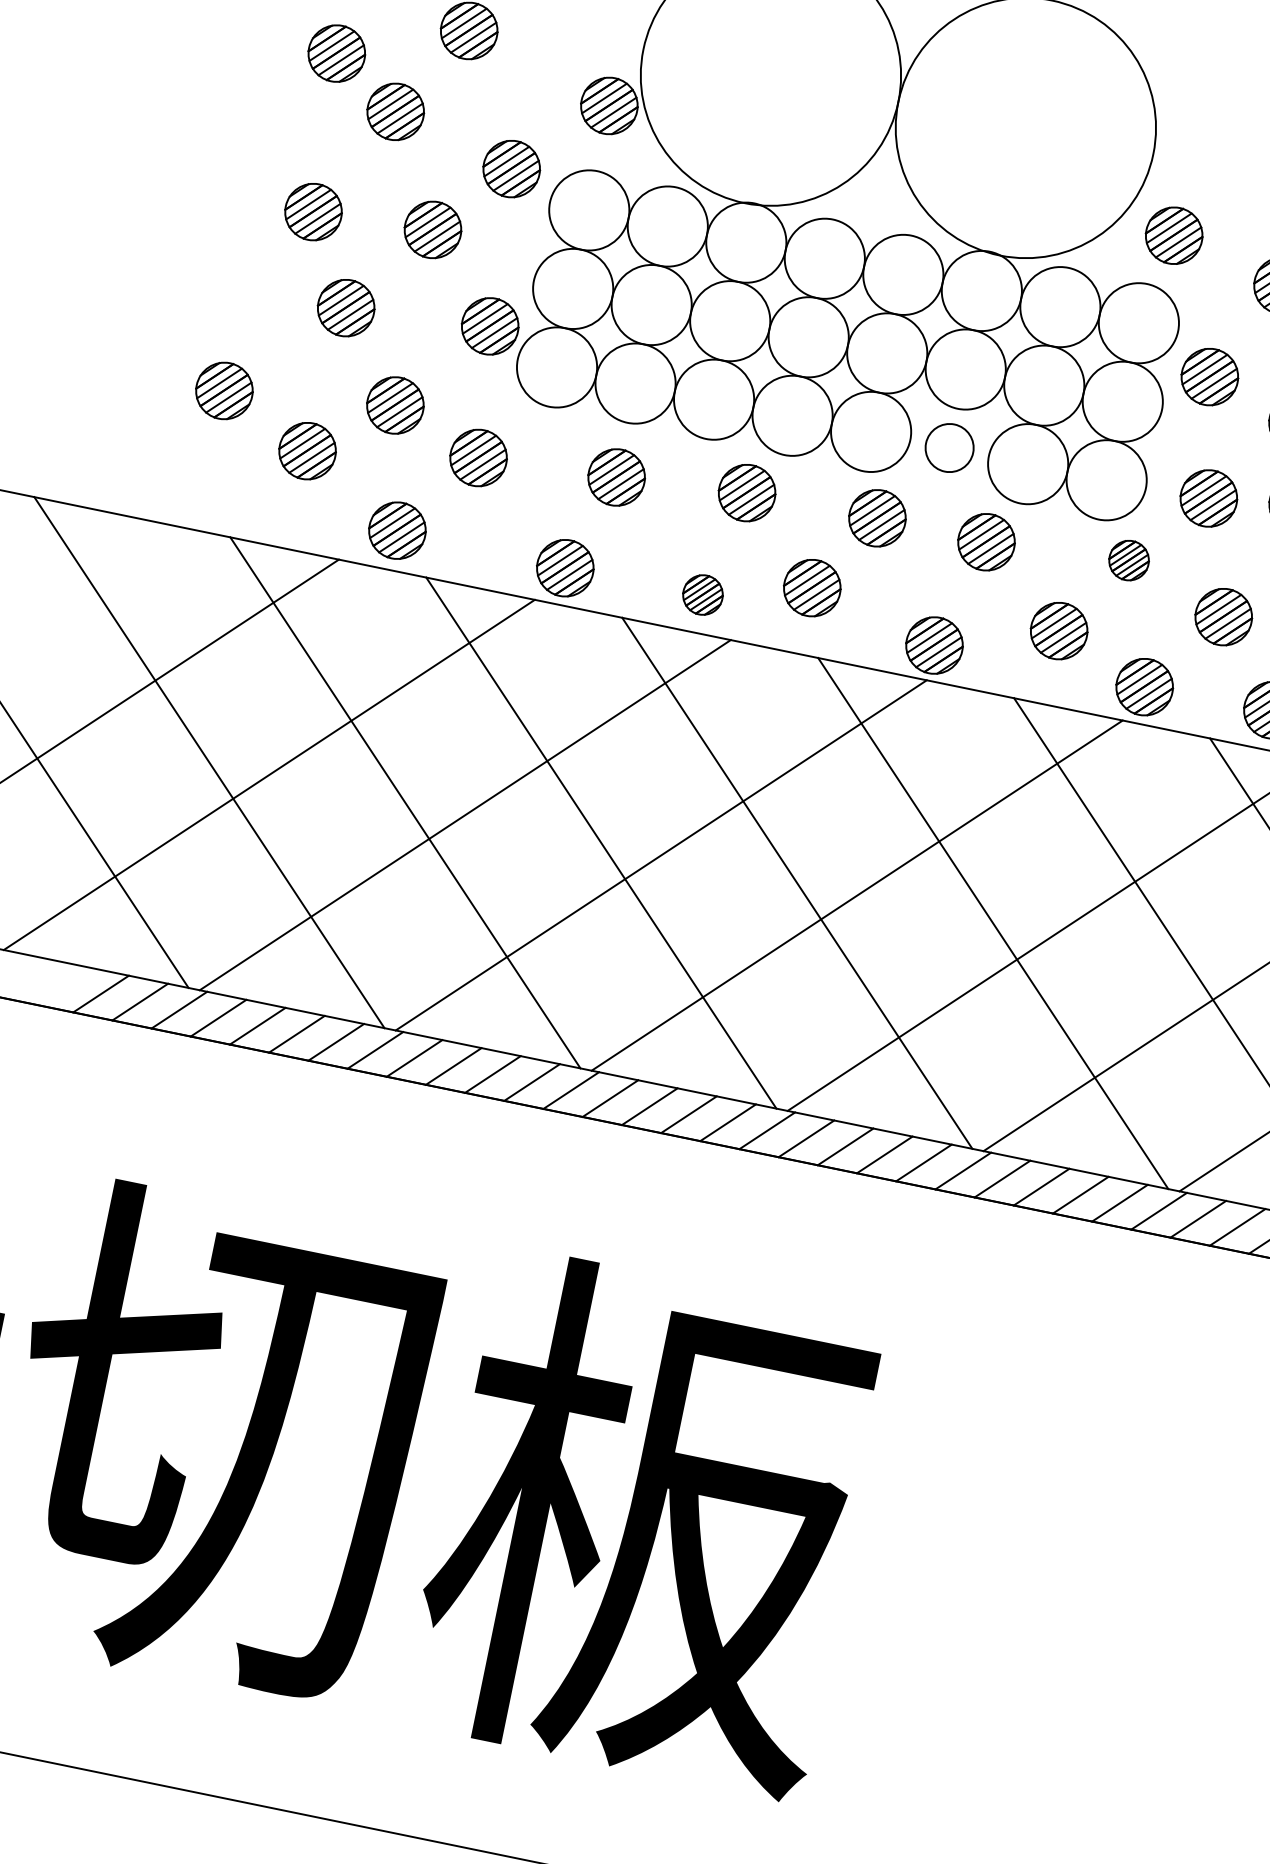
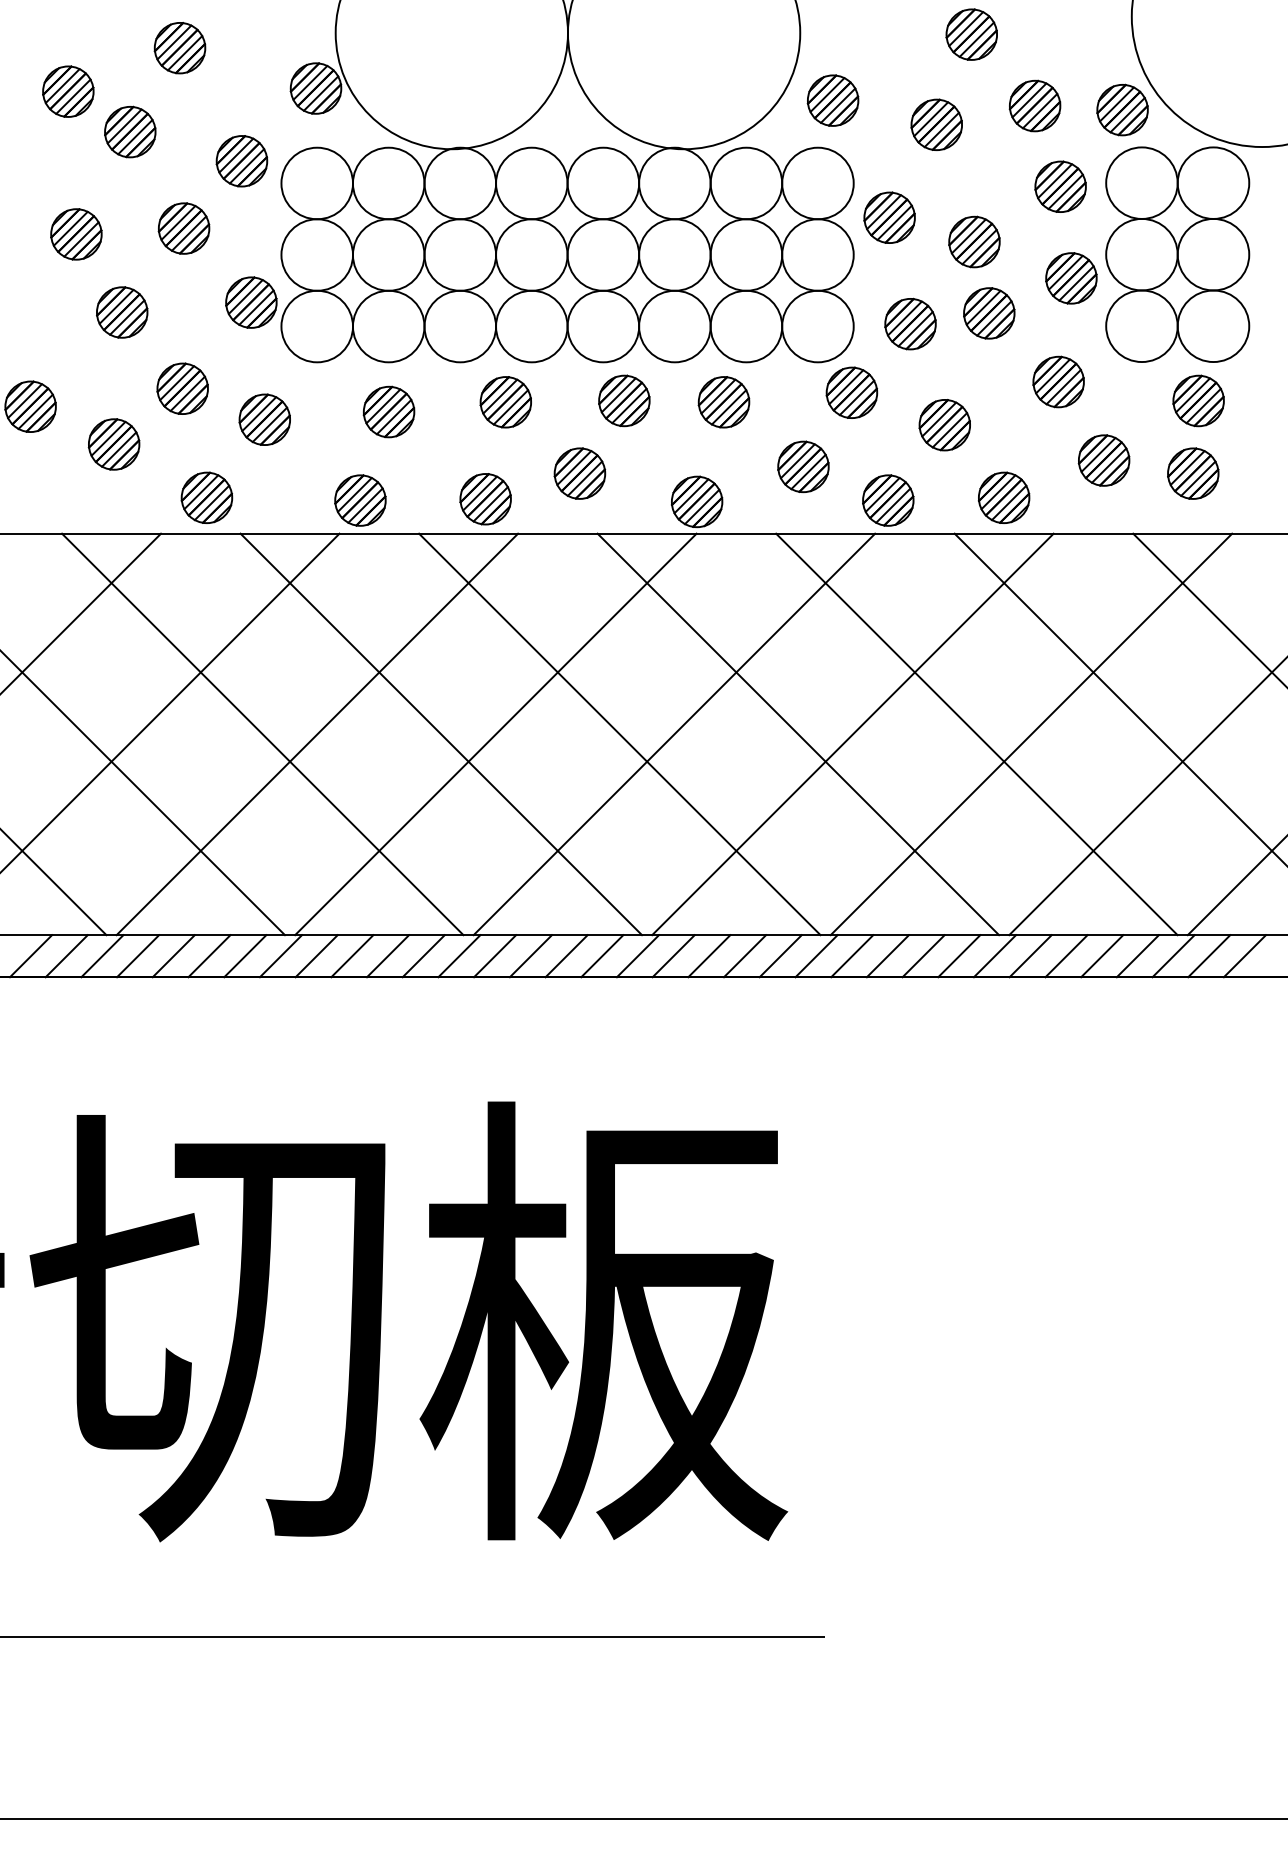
circle: (949, 447) -> (674, 326), size x1.67
part: (1128, 560) -> (851, 392), size x1.43
part: (702, 595) -> (485, 499), size x1.43

